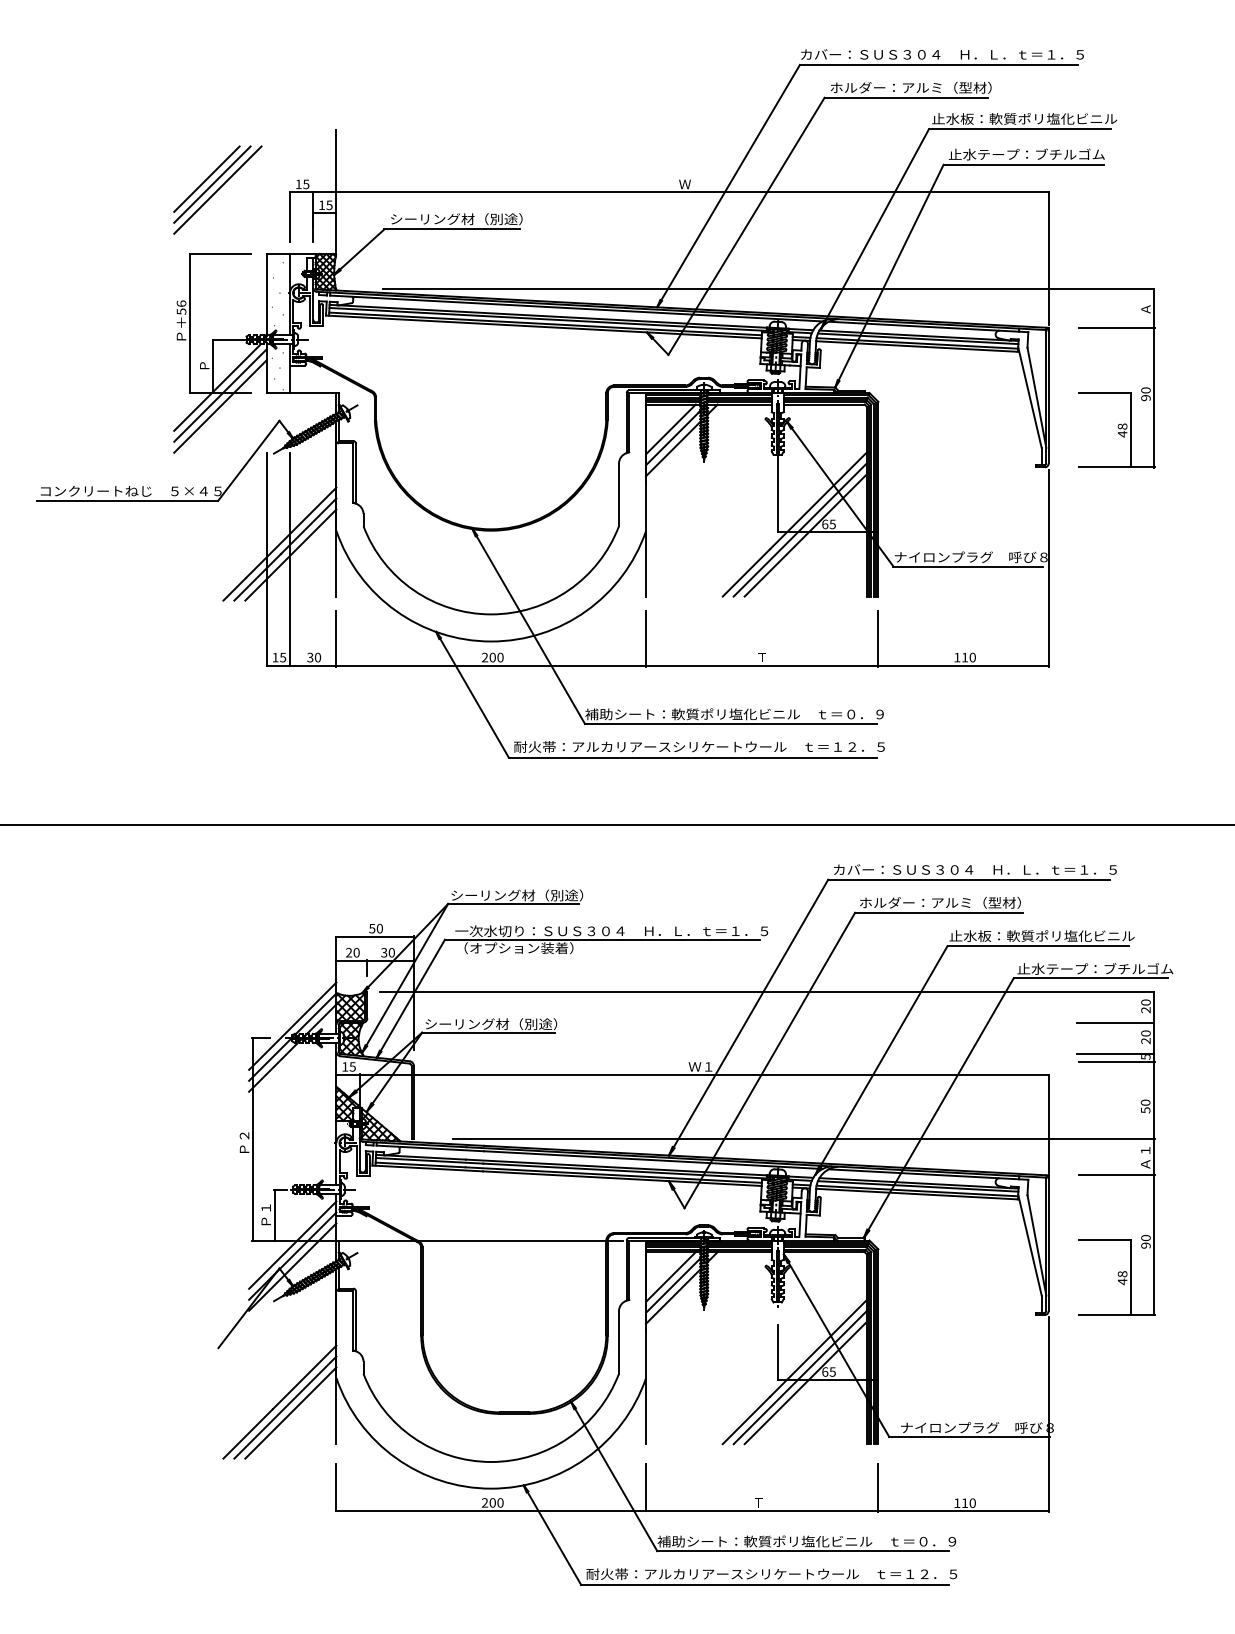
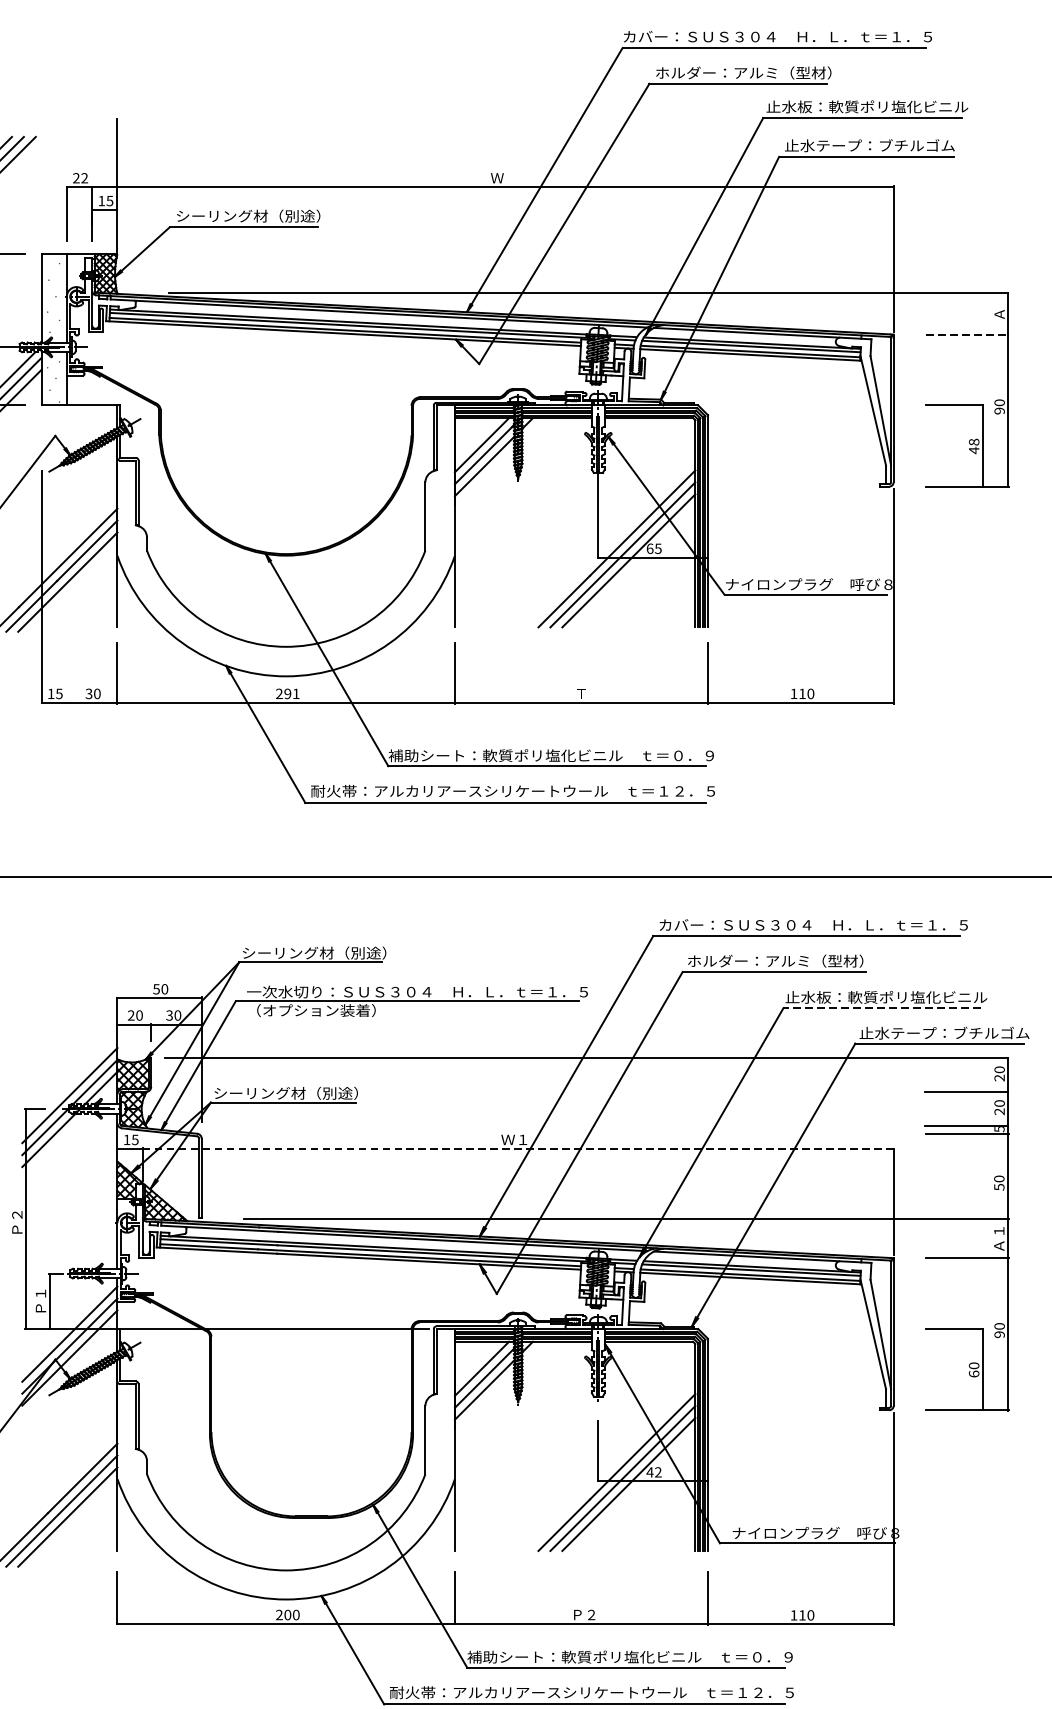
text: (302, 184) -> (80, 178), 15 -> 22
line: (1117, 327) -> (968, 334), solid -> dashed
line: (289, 559) -> (66, 587), removed
text: (496, 657) -> (291, 693), 200 -> 291
line: (1038, 946) -> (882, 1008), solid -> dashed
line: (704, 1075) -> (518, 1149), solid -> dashed
text: (1122, 1278) -> (974, 1370), 48 -> 60
text: (828, 1371) -> (653, 1471), 65 -> 42
text: (764, 1502) -> (583, 1614), Ｔ -> Ｐ２

